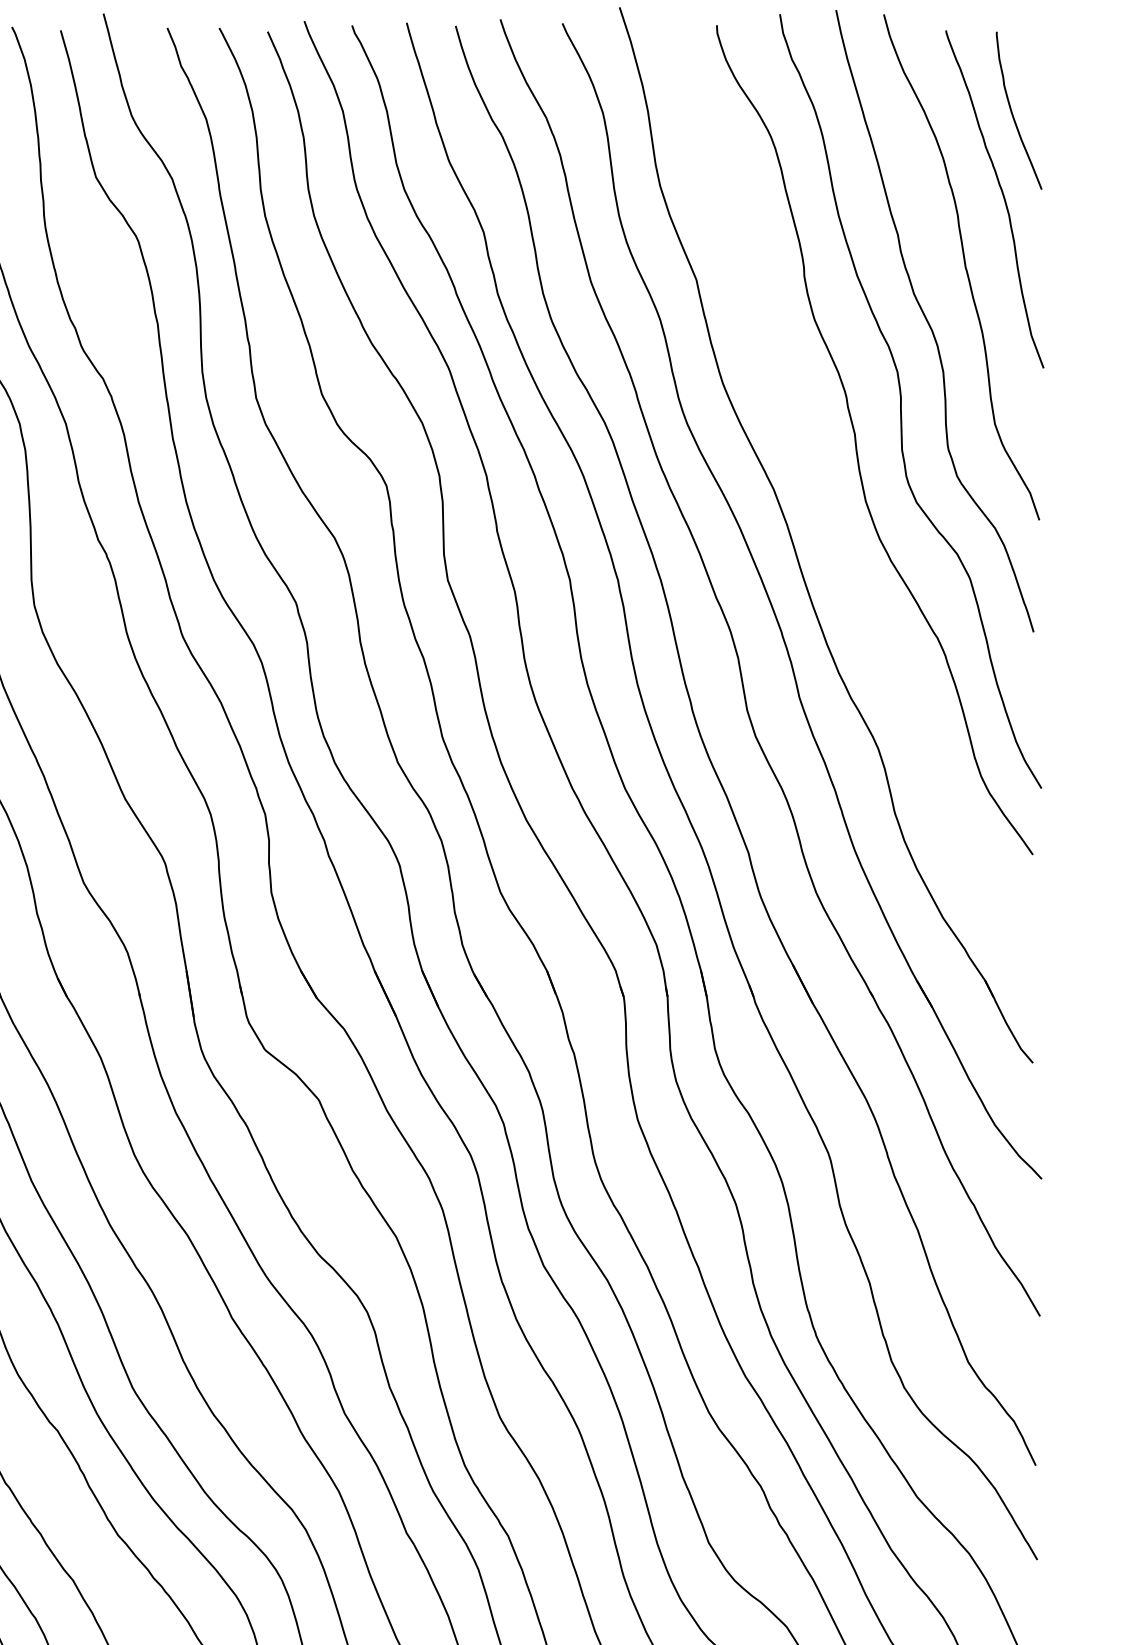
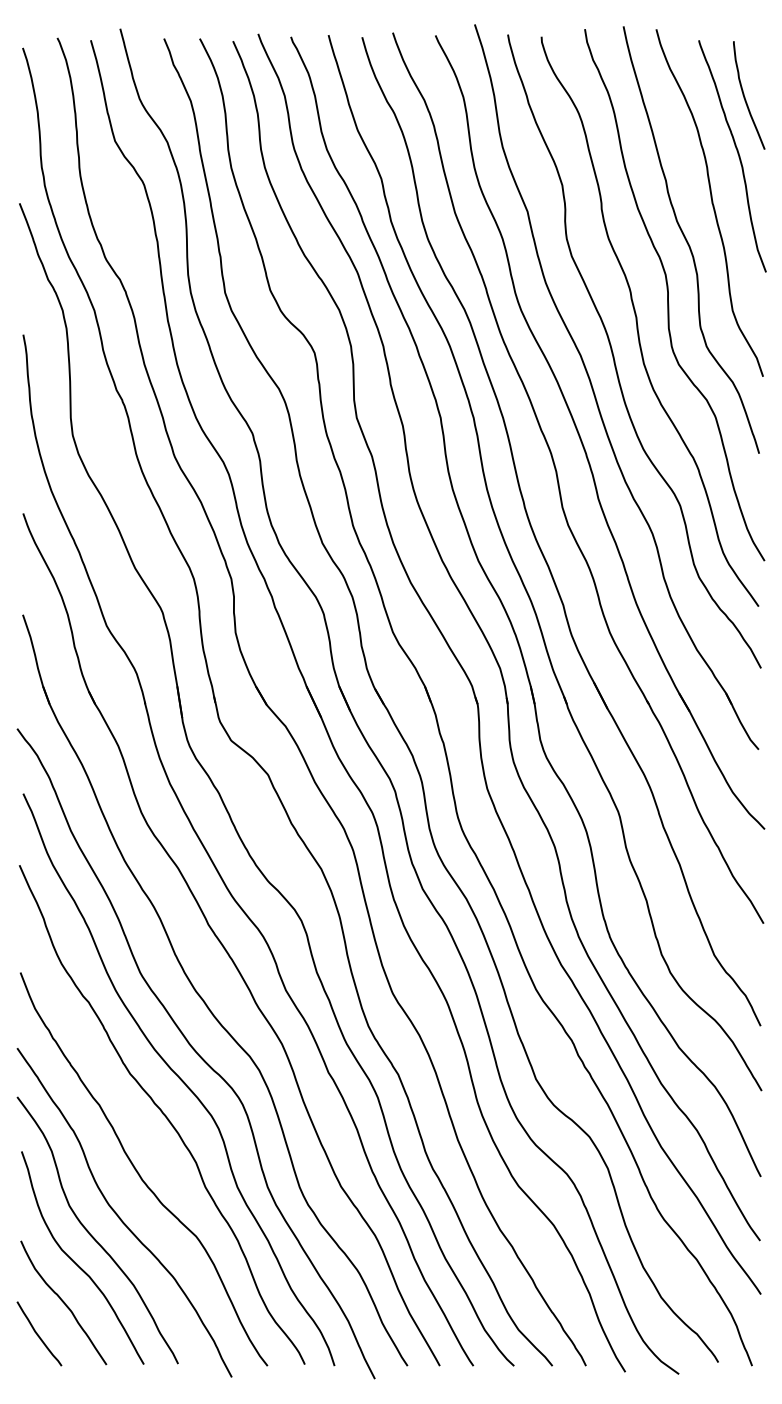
curve: (822, 490) -> (614, 356), added

